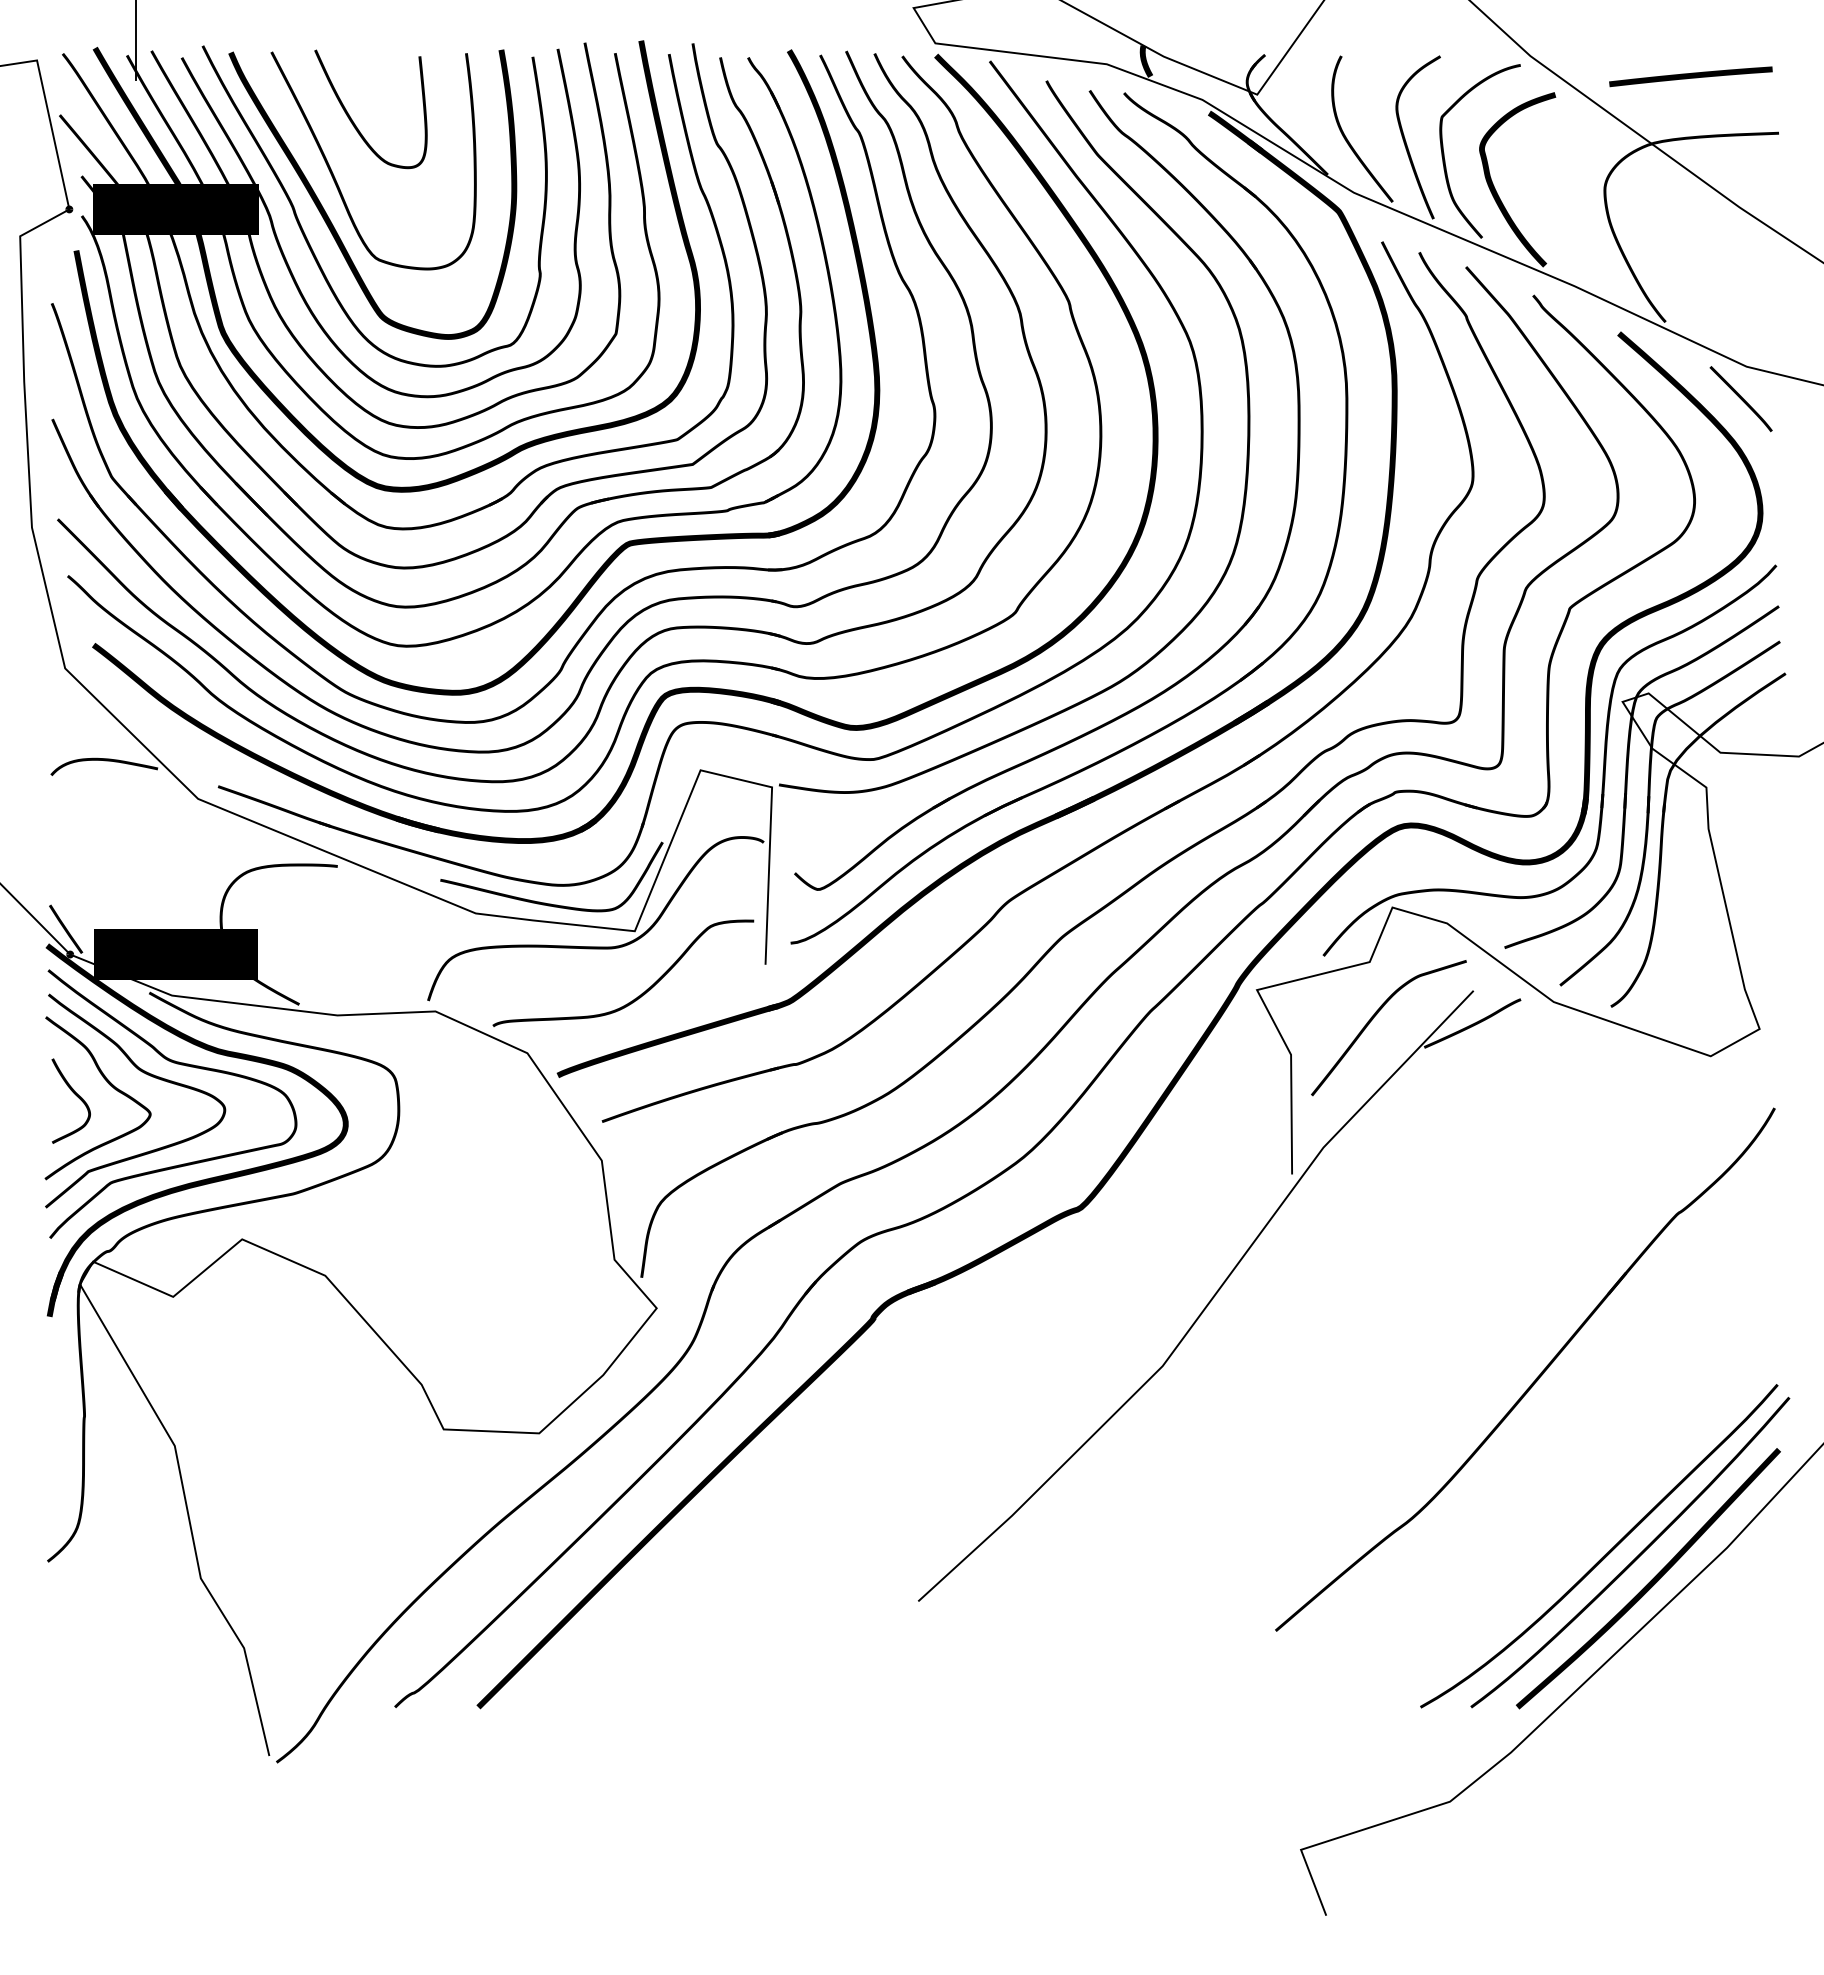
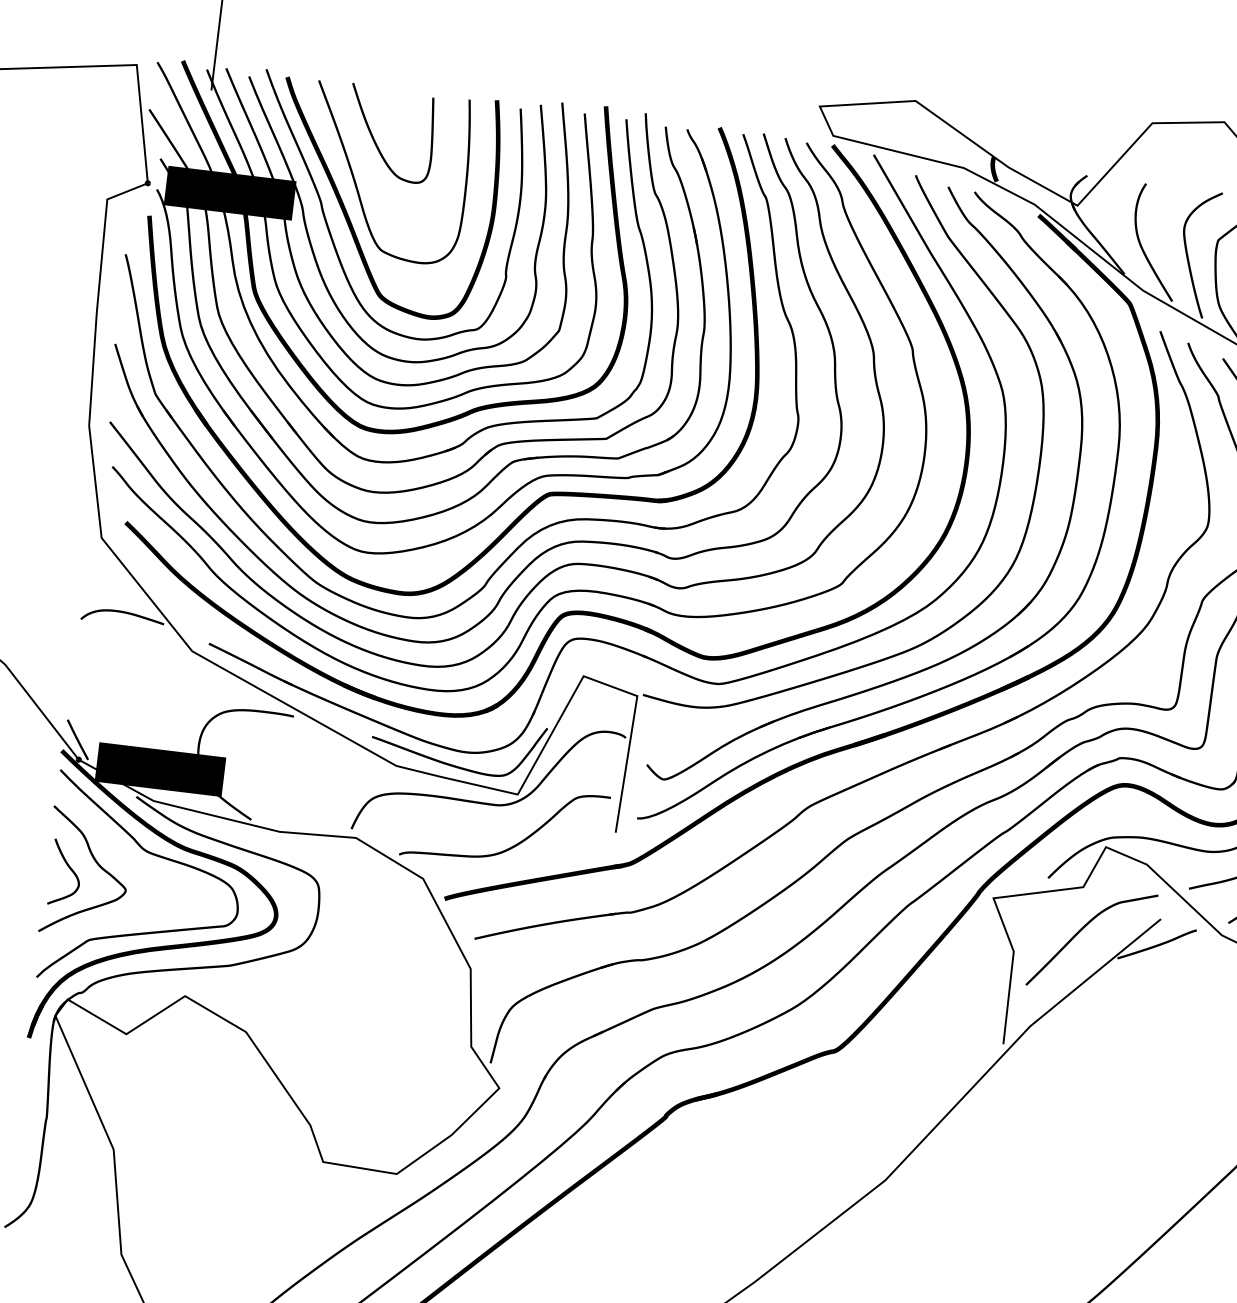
curve: (147, 1075) -> (127, 860), removed

